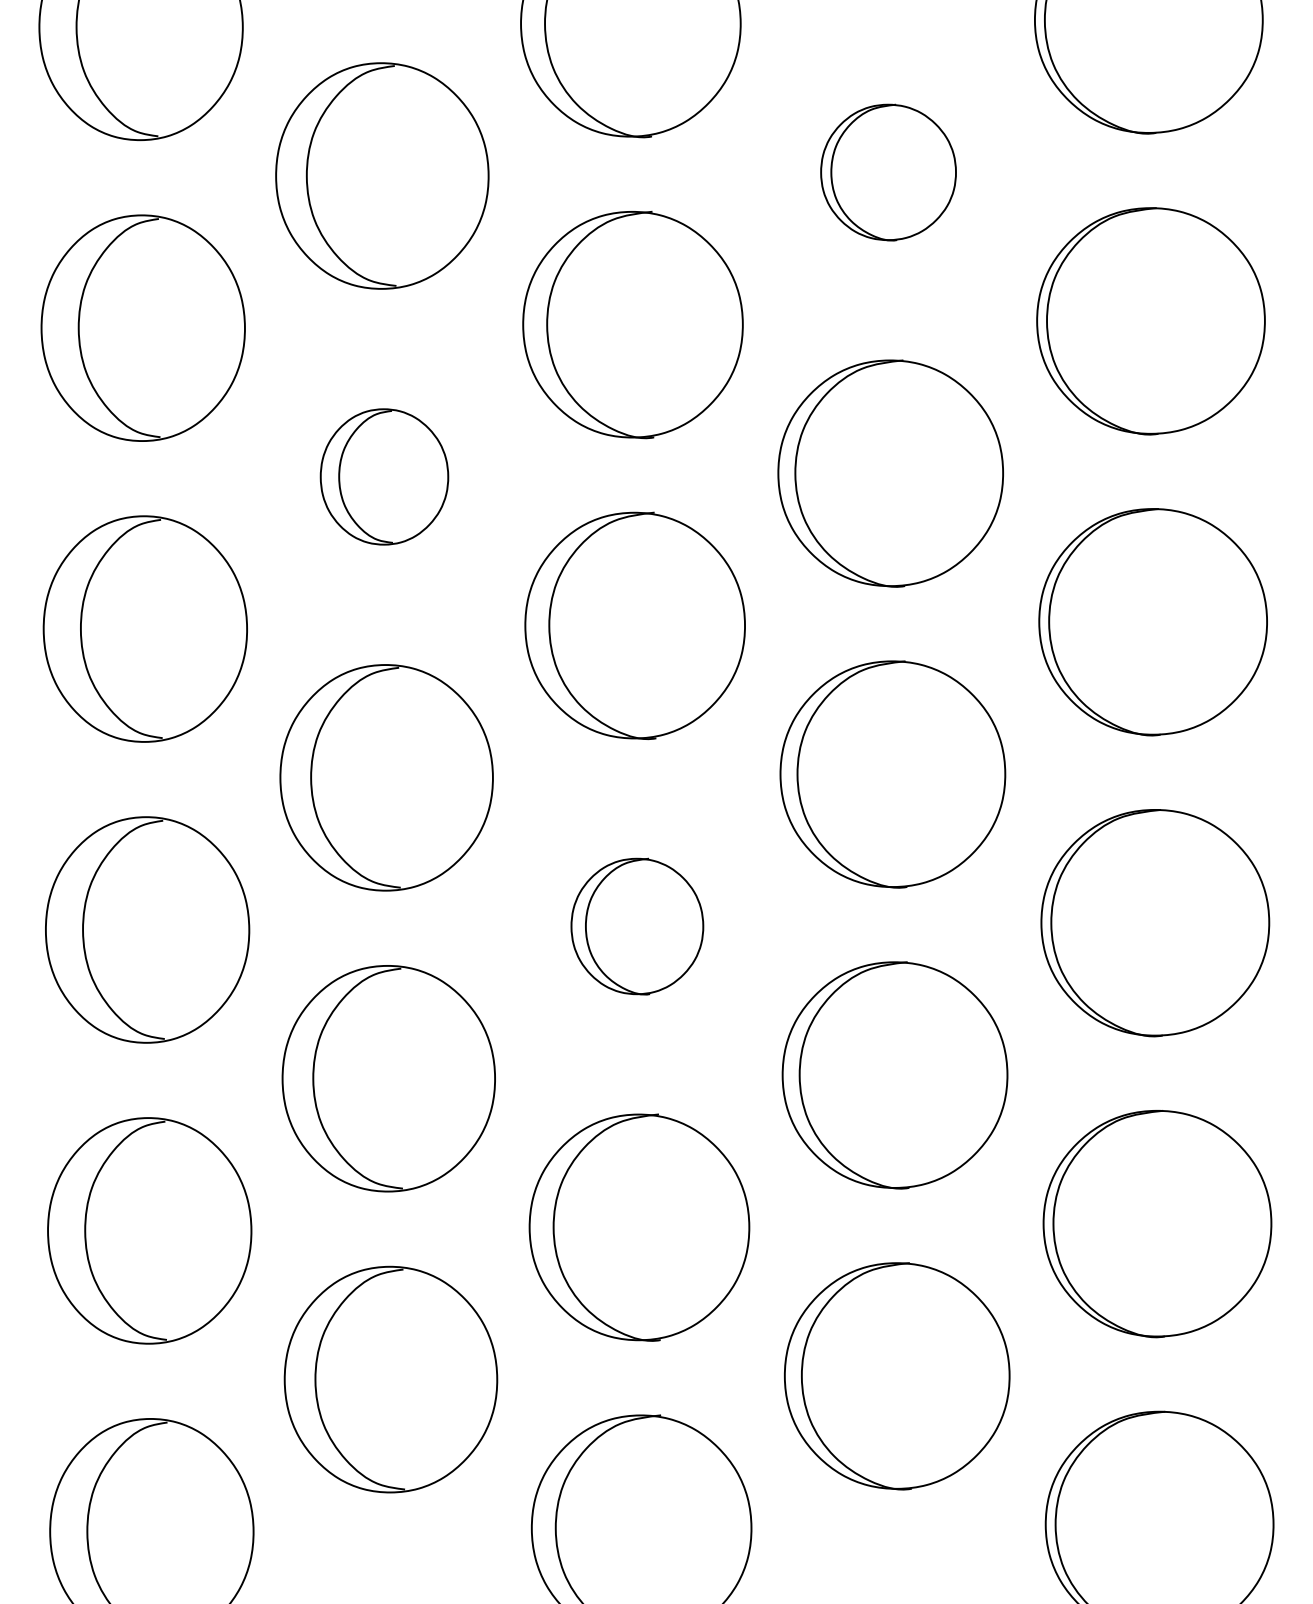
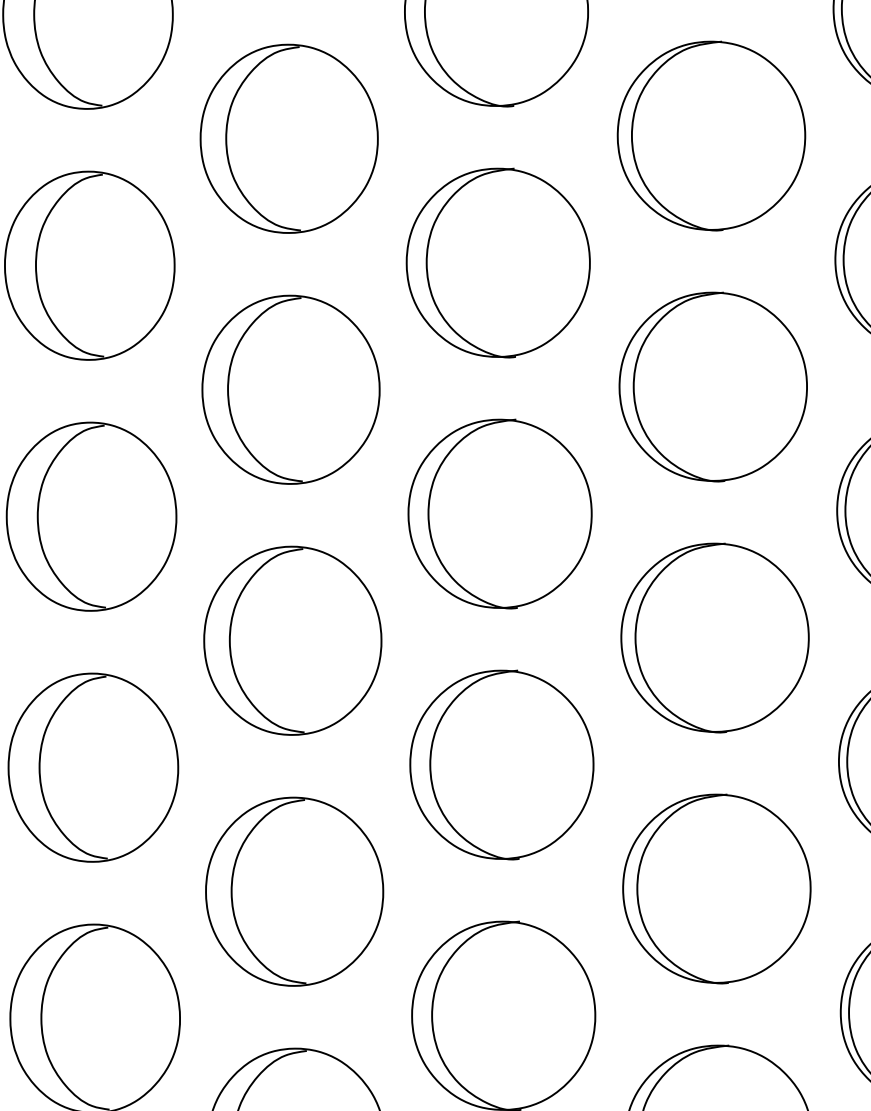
part: (888, 172) -> (711, 135), size x1.67
part: (384, 476) -> (291, 389), size x1.67
part: (637, 926) -> (502, 764), size x1.67

